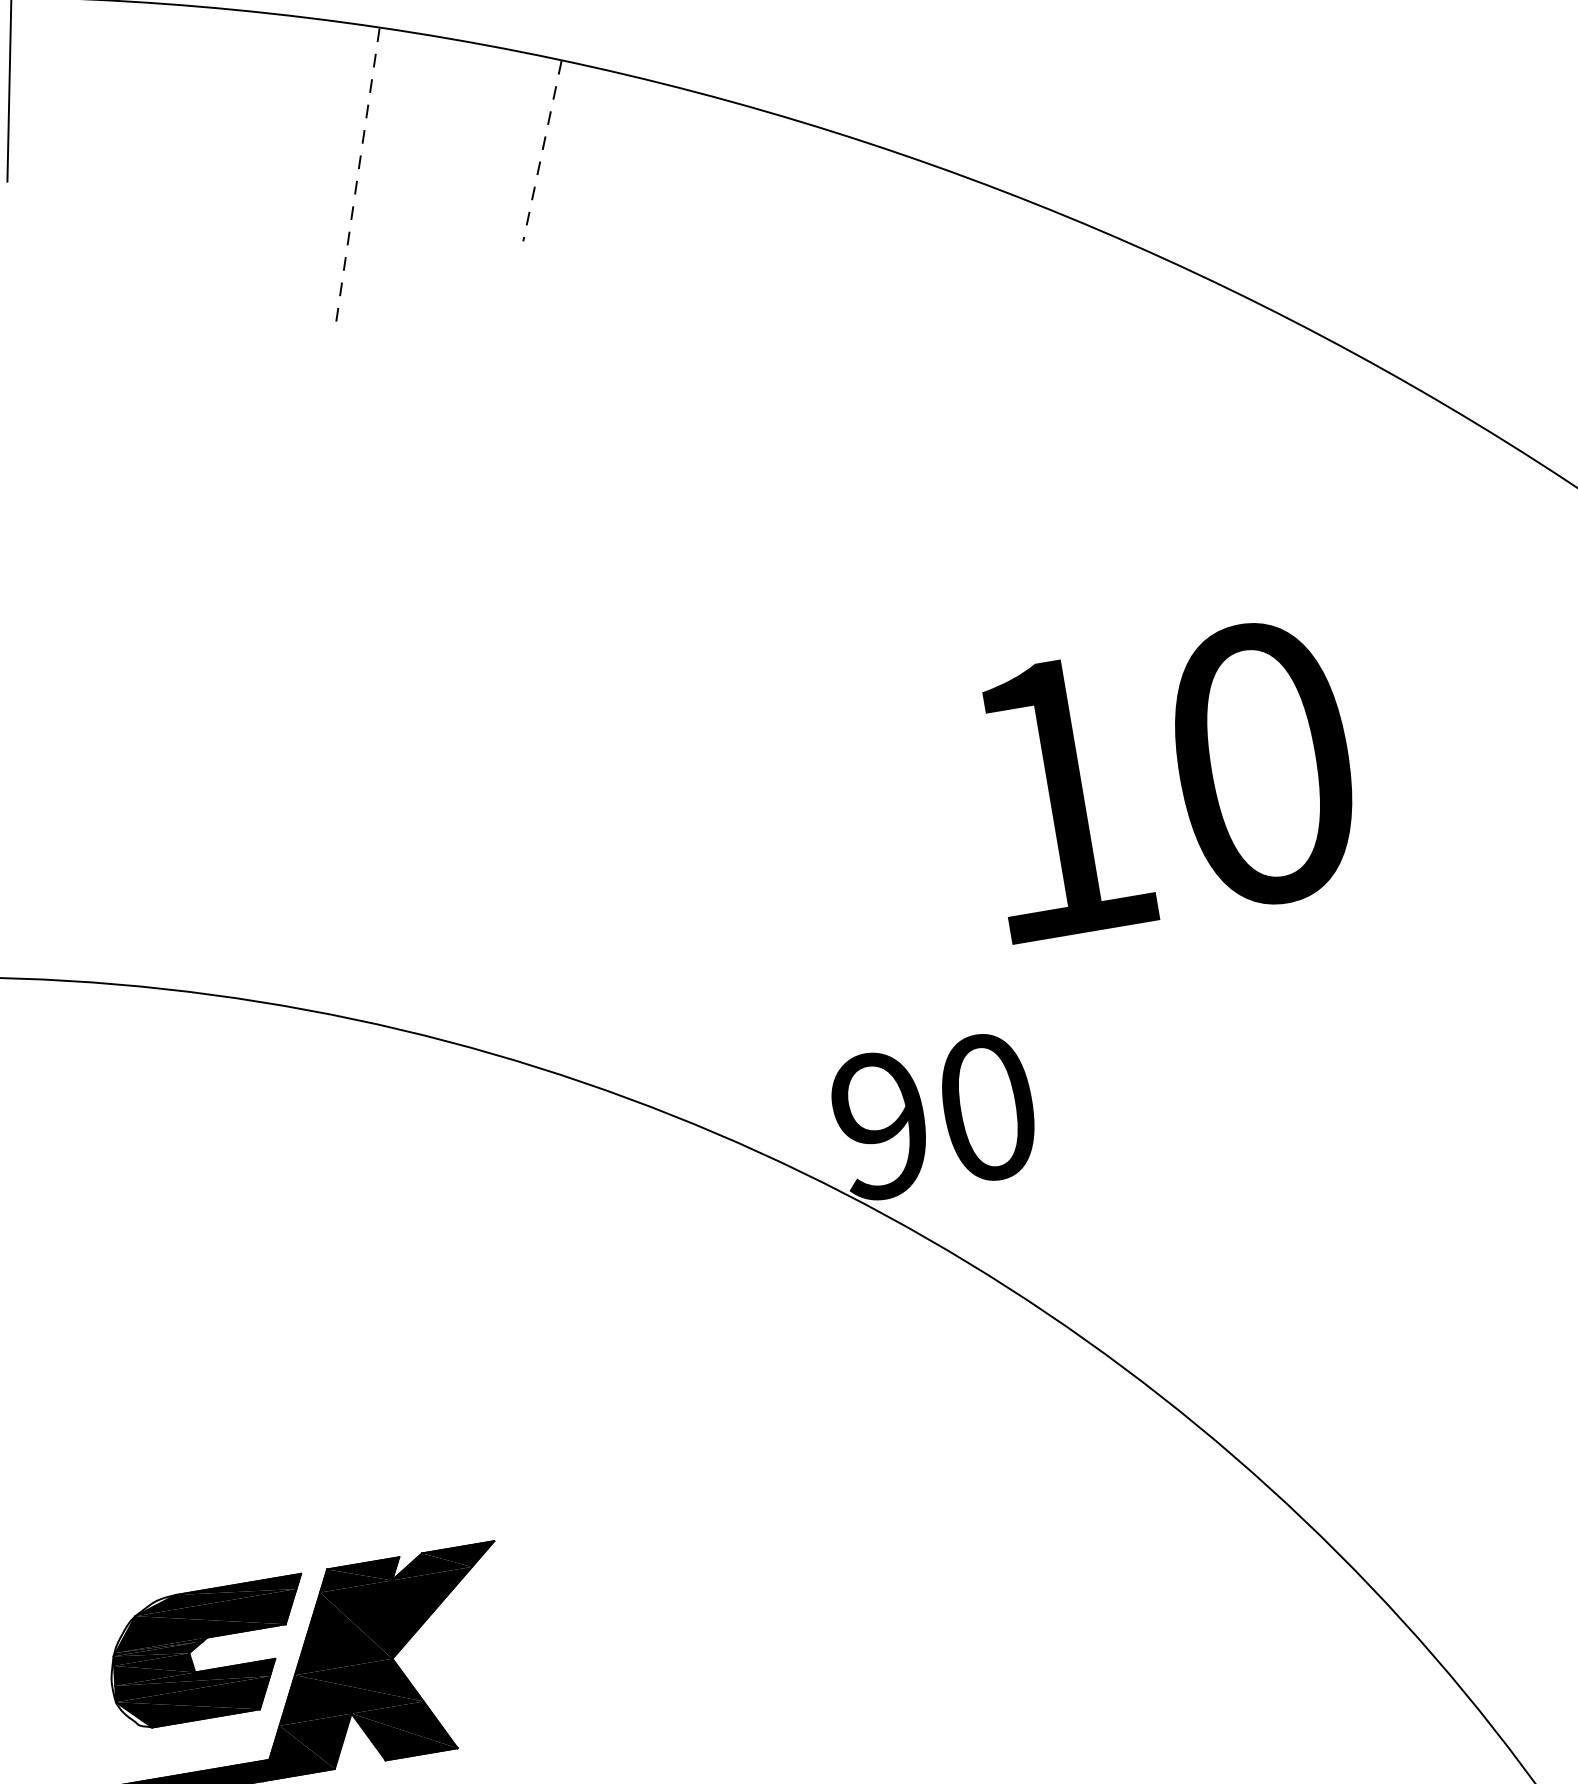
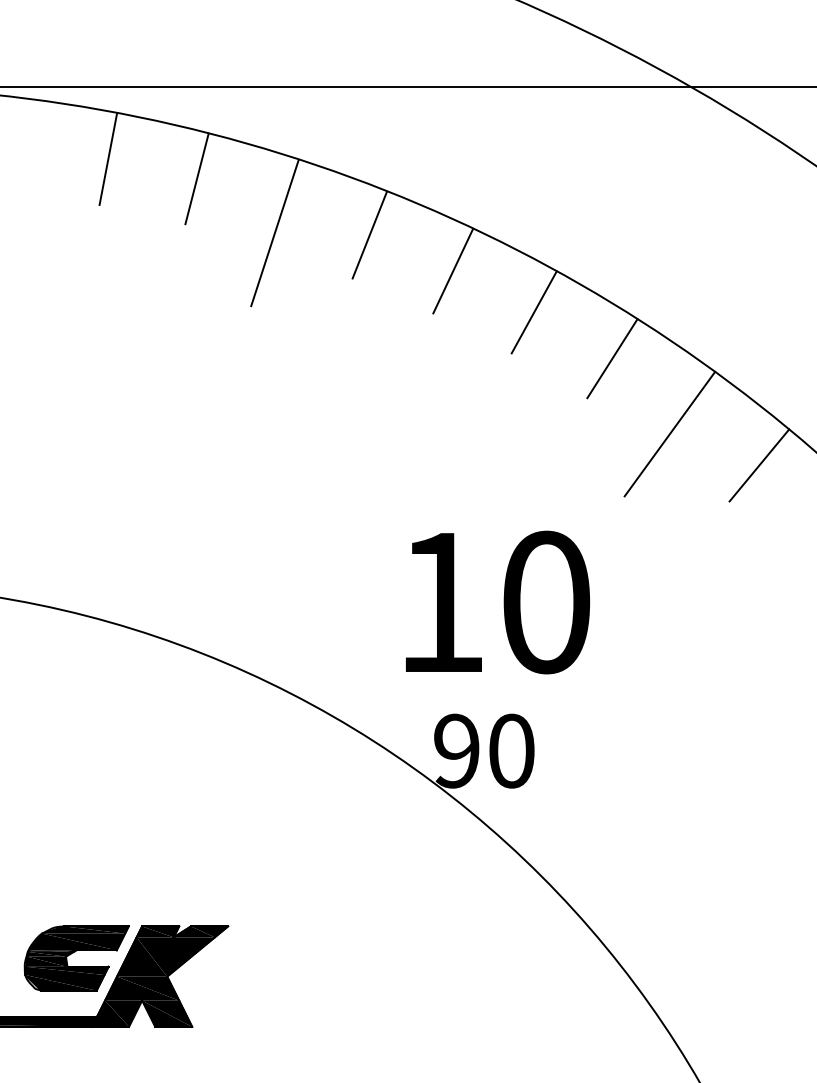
line: (187, 98) -> (196, 178), added
line: (541, 152) -> (369, 235), dashed -> solid
line: (358, 177) -> (275, 232), dashed -> solid
line: (716, 192) -> (453, 270), added
line: (885, 247) -> (533, 312), added
line: (1054, 311) -> (612, 358), added
line: (1189, 438) -> (669, 433), added
line: (1375, 470) -> (759, 465), added
text: (1167, 779) -> (497, 602), moved

